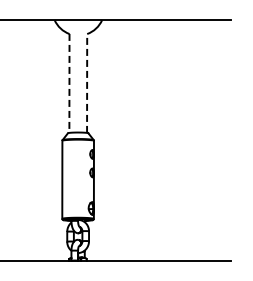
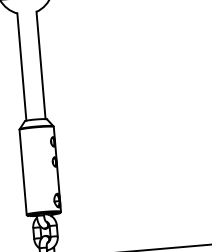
line: (87, 82) -> (41, 64), dashed -> solid
line: (69, 83) -> (21, 67), dashed -> solid

